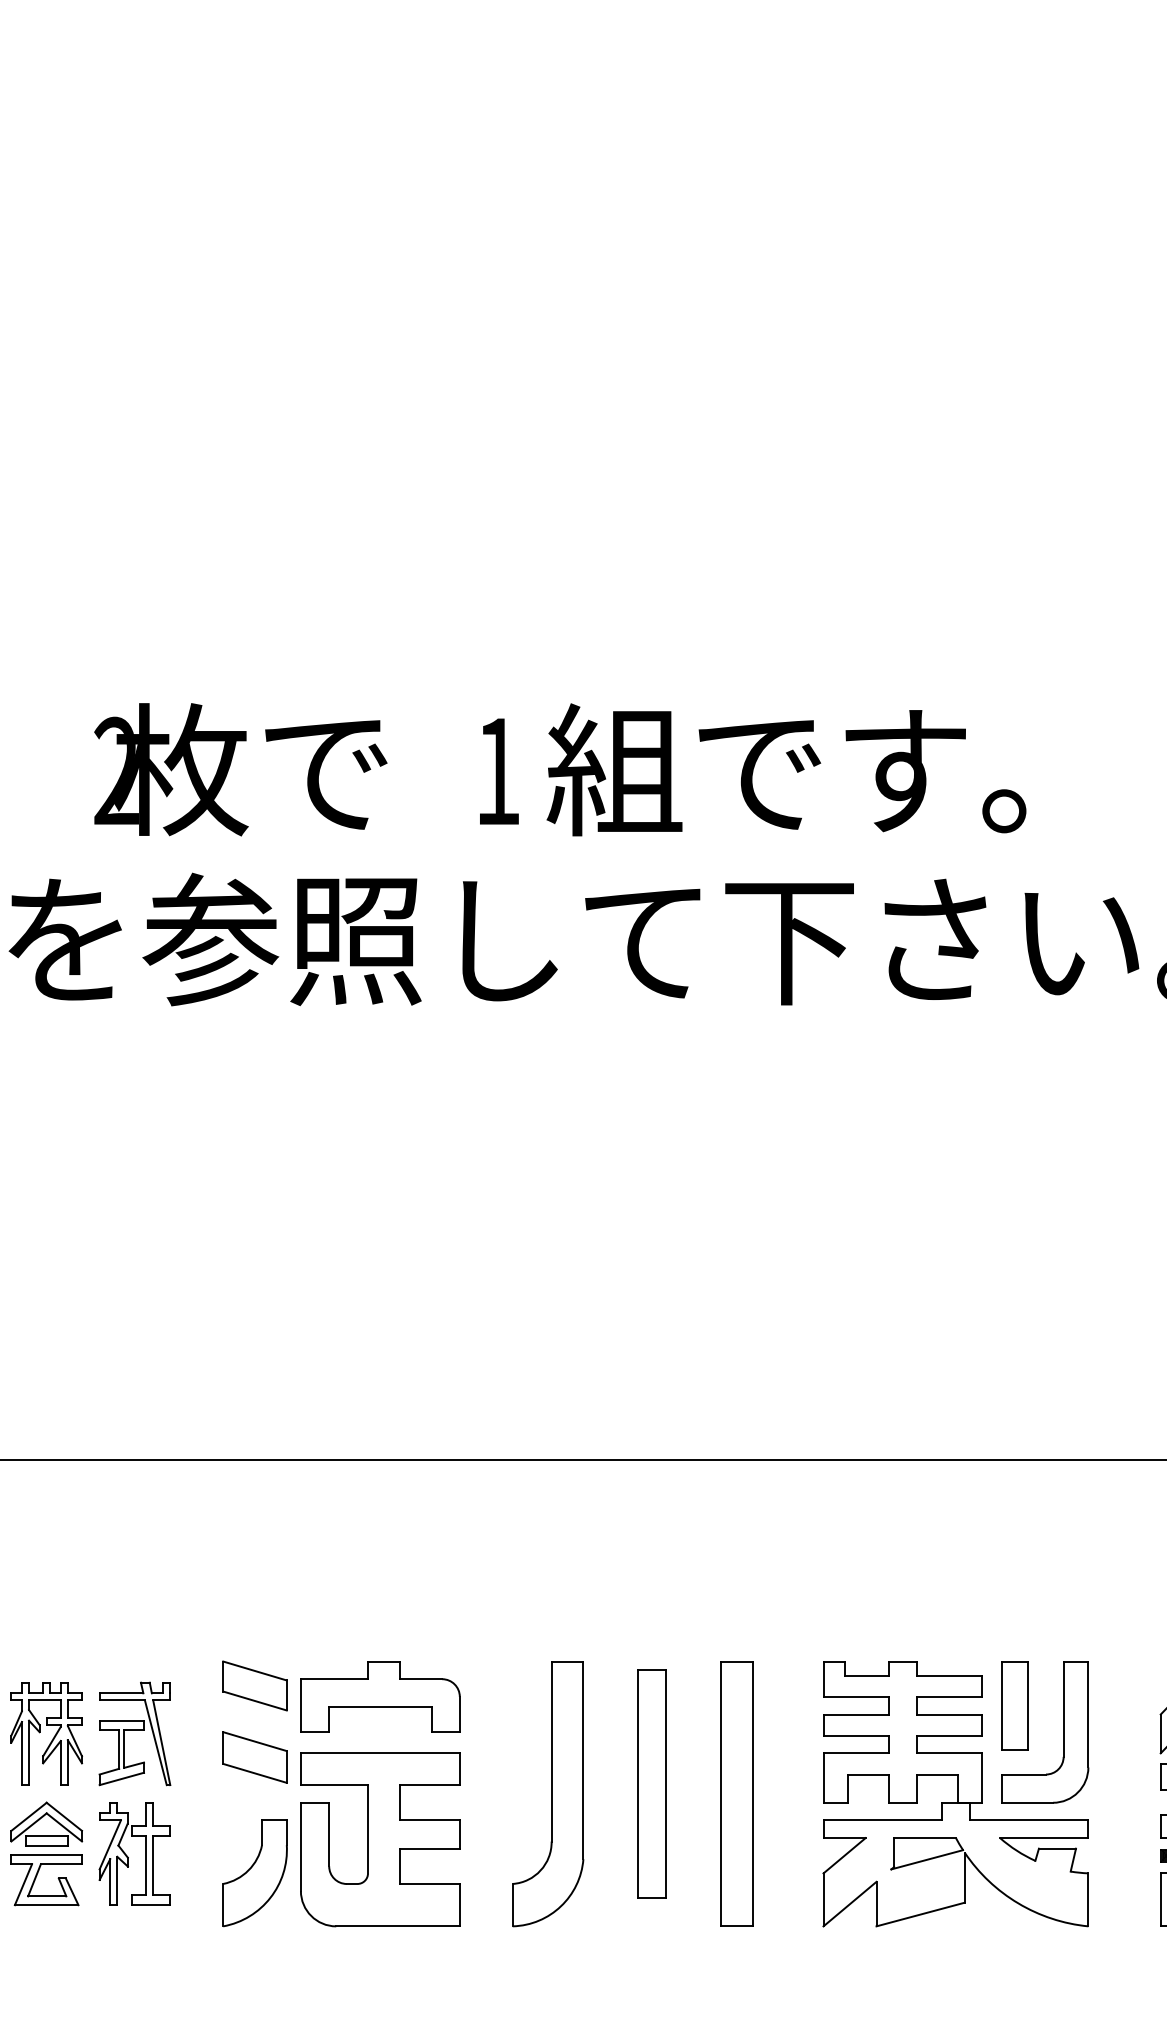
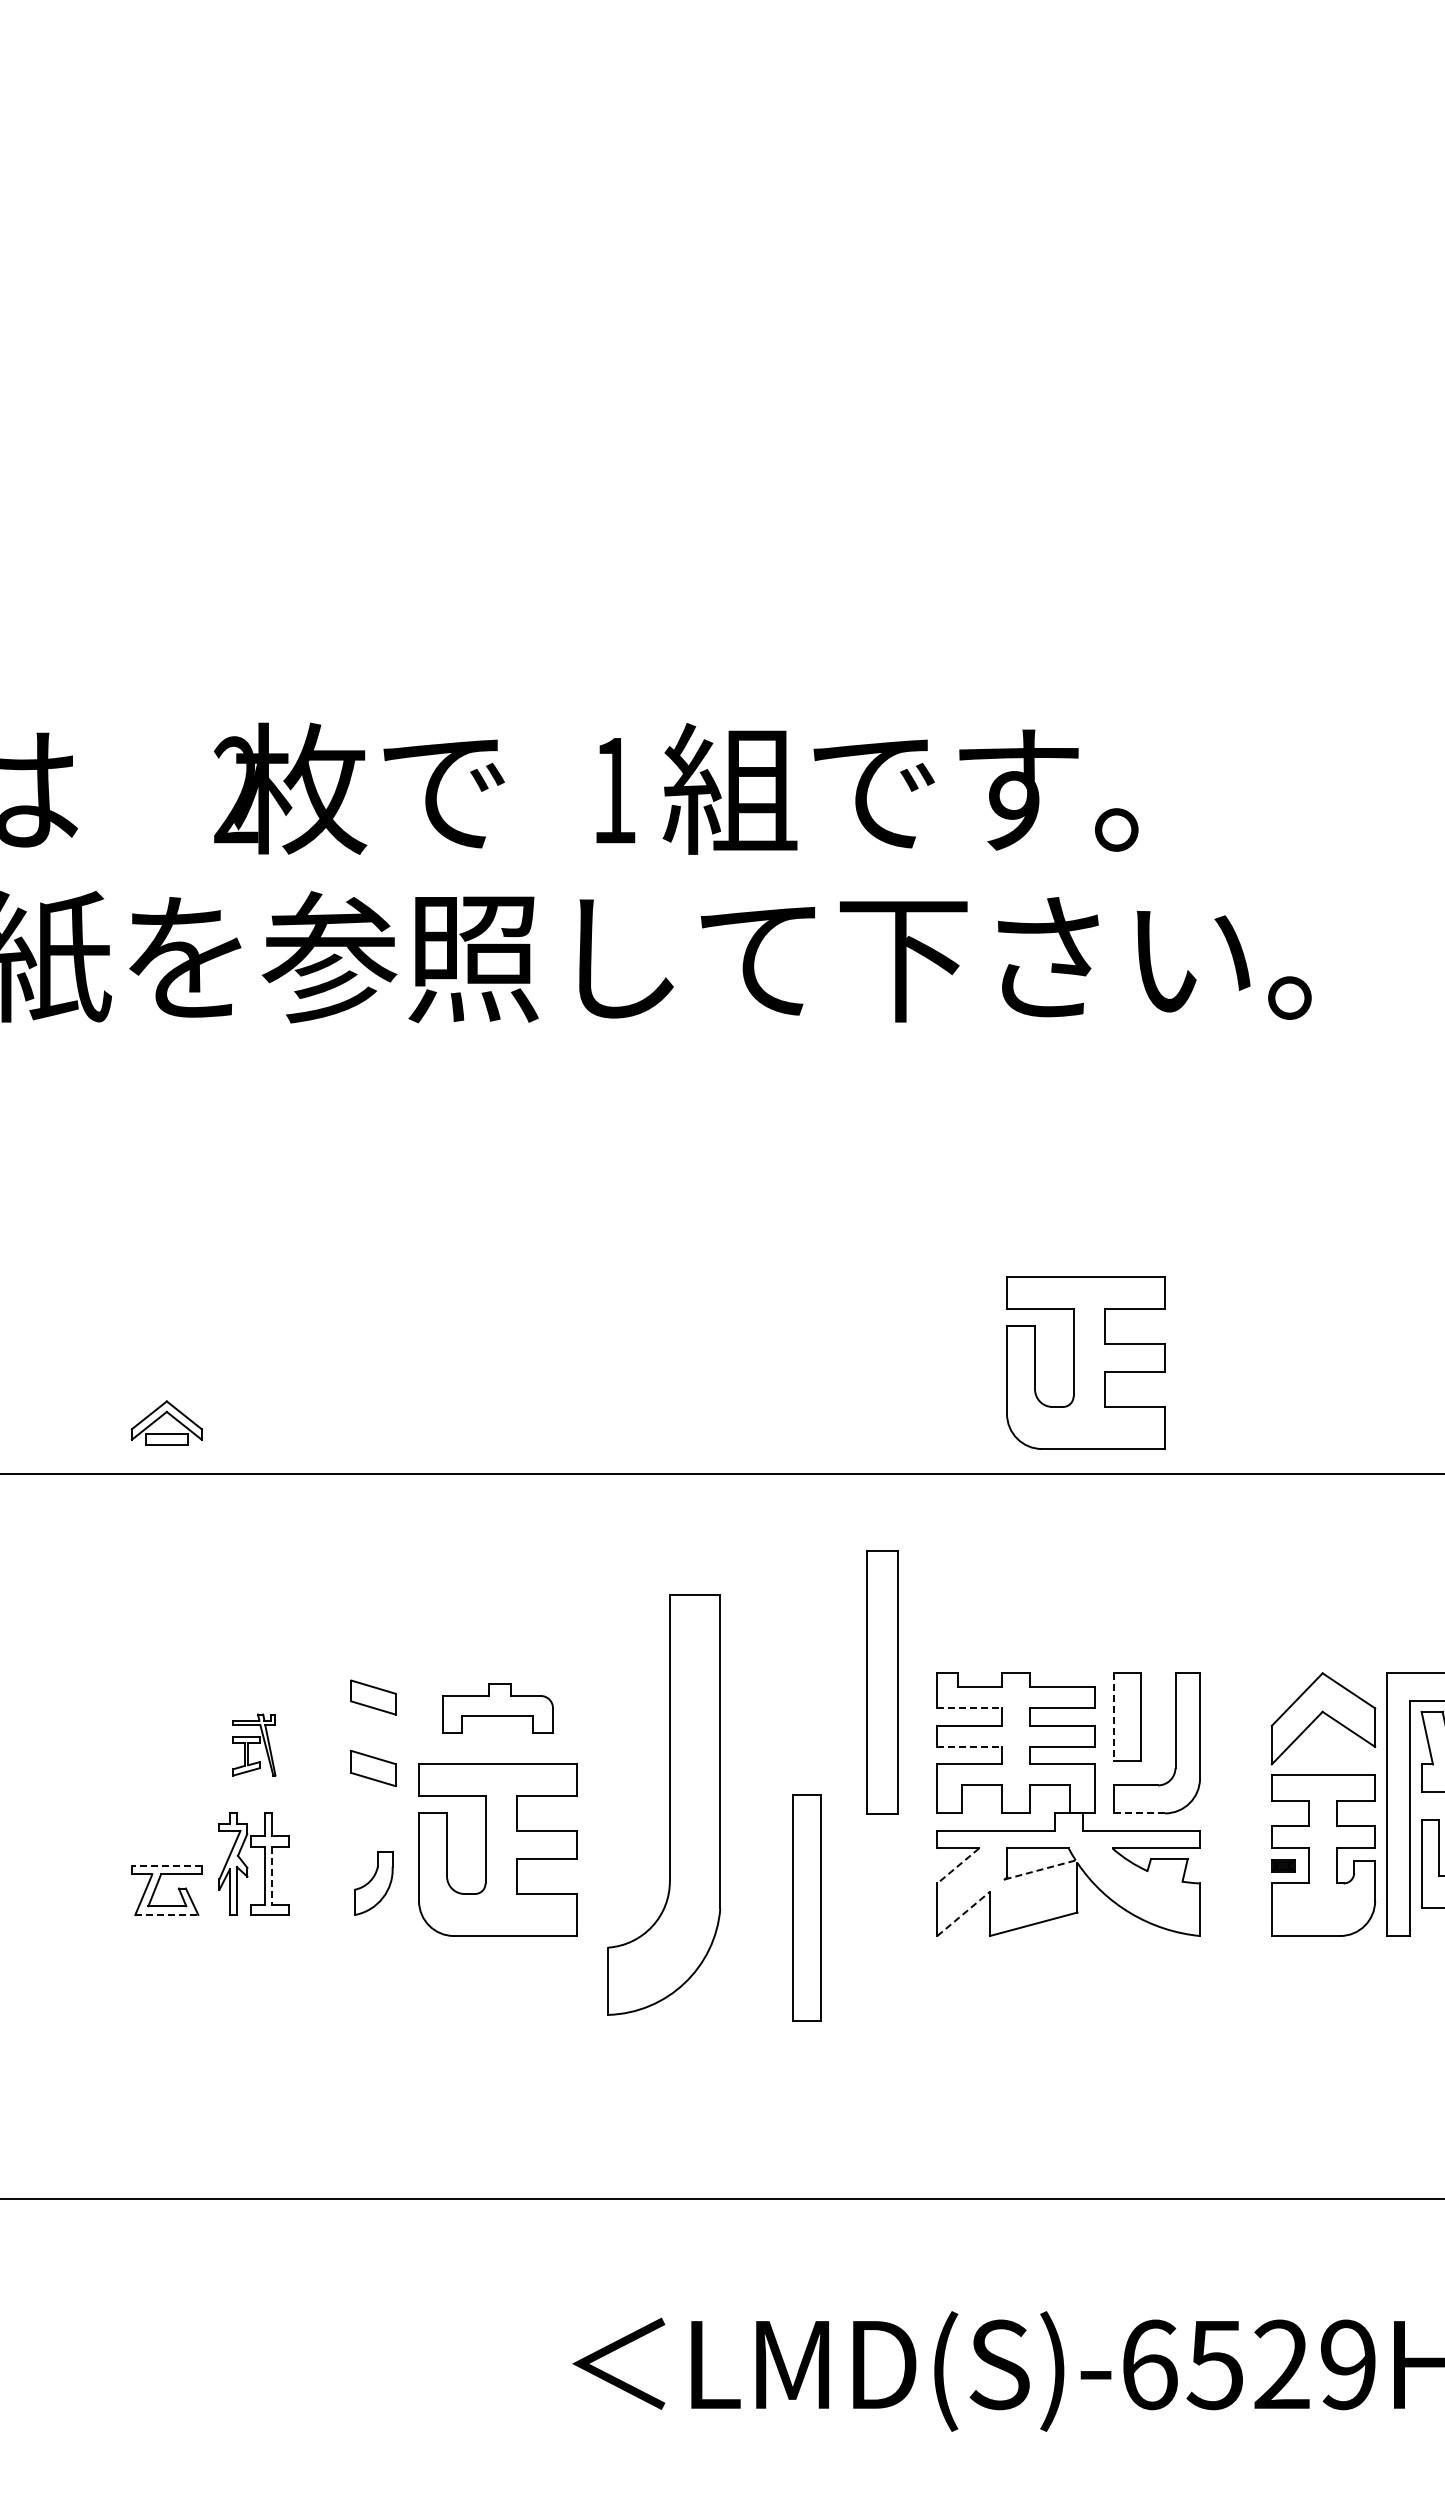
part: (972, 1348) -> (1085, 1362), added
part: (255, 1685) -> (373, 1697), size x0.7
part: (380, 1695) -> (497, 1707), size x0.7
line: (856, 1696) -> (970, 1708), solid -> dashed
line: (1002, 1706) -> (1114, 1717), solid -> dashed
part: (46, 1733) -> (166, 1744), removed
part: (135, 1733) -> (254, 1744), size x0.6
line: (856, 1735) -> (970, 1746), solid -> dashed
part: (255, 1757) -> (373, 1768), size x0.7
part: (652, 1783) -> (806, 1907), moved
part: (547, 1793) -> (663, 1804), size x1.6
part: (736, 1793) -> (882, 1682), moved
line: (1027, 1802) -> (1139, 1813), solid -> dashed
part: (41, 1818) -> (161, 1417), moved
line: (46, 1855) -> (166, 1865), solid -> dashed
line: (843, 1856) -> (957, 1866), solid -> dashed
line: (927, 1859) -> (1040, 1869), solid -> dashed
line: (153, 1865) -> (272, 1875), solid -> dashed
part: (255, 1873) -> (373, 1883), size x0.6
line: (850, 1903) -> (964, 1913), solid -> dashed
line: (46, 1905) -> (166, 1915), solid -> dashed

